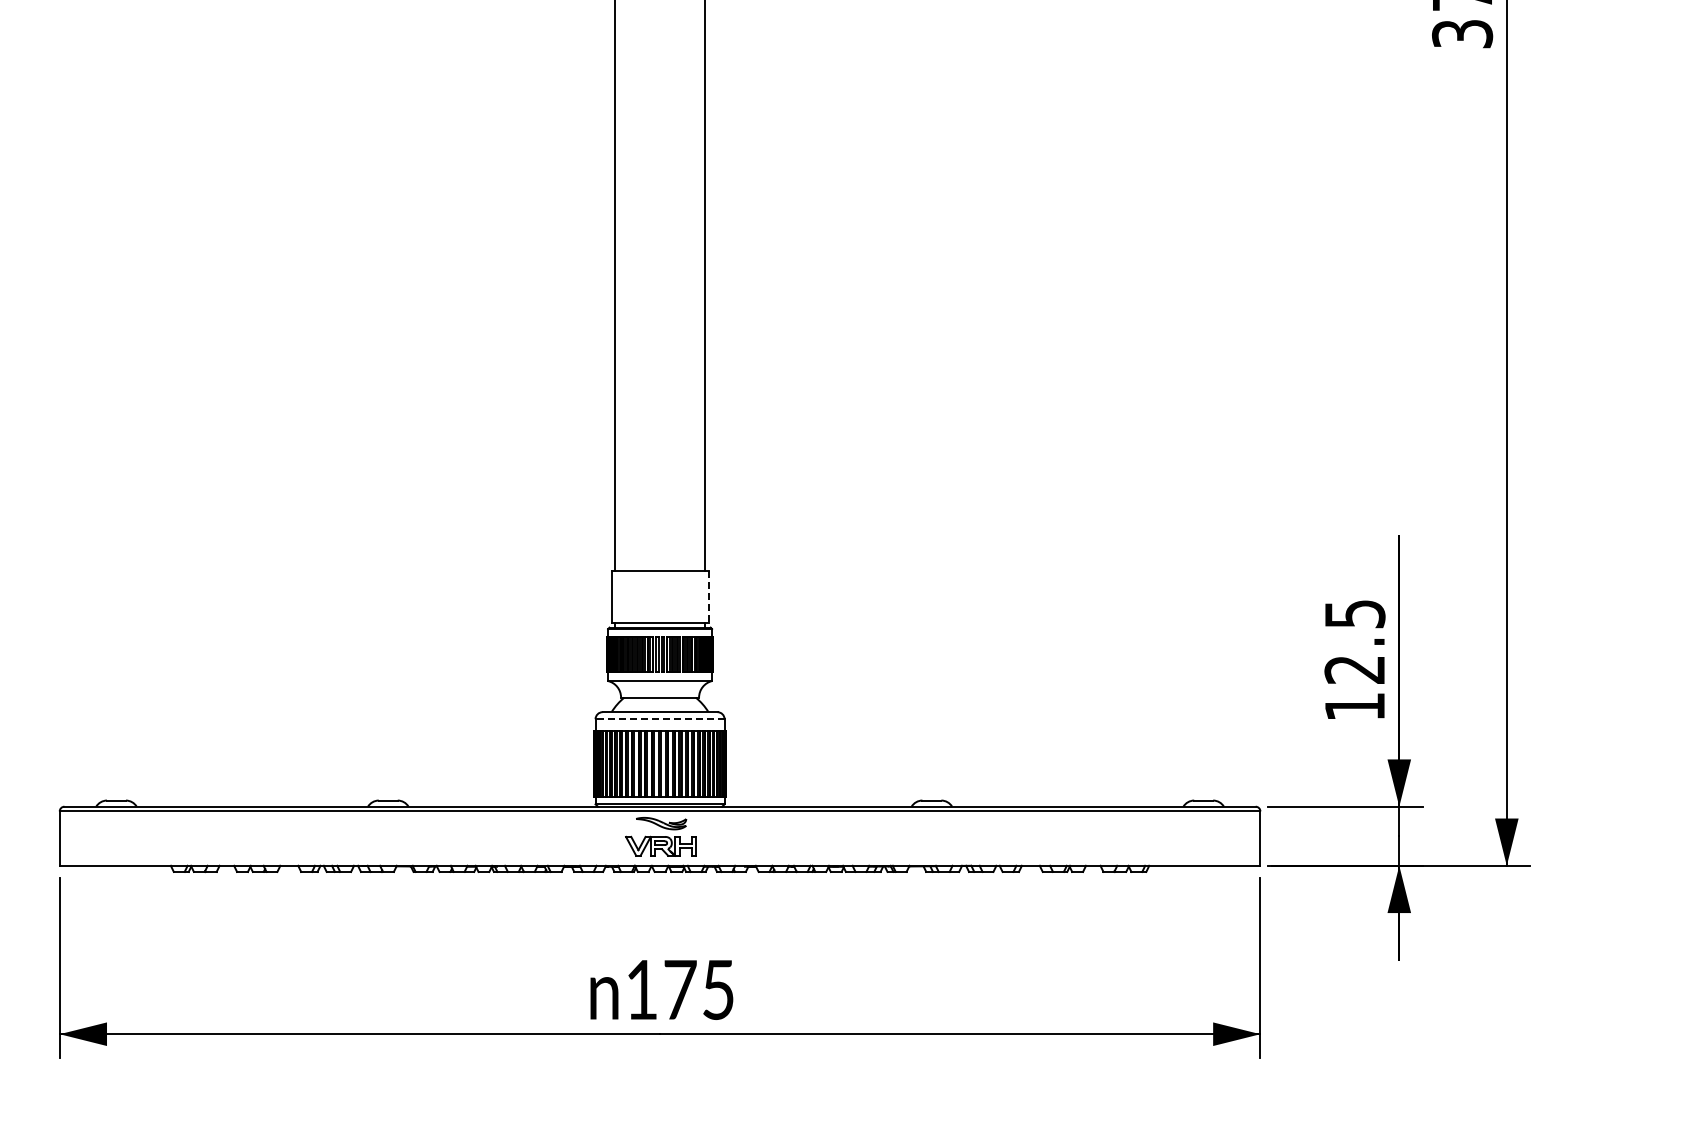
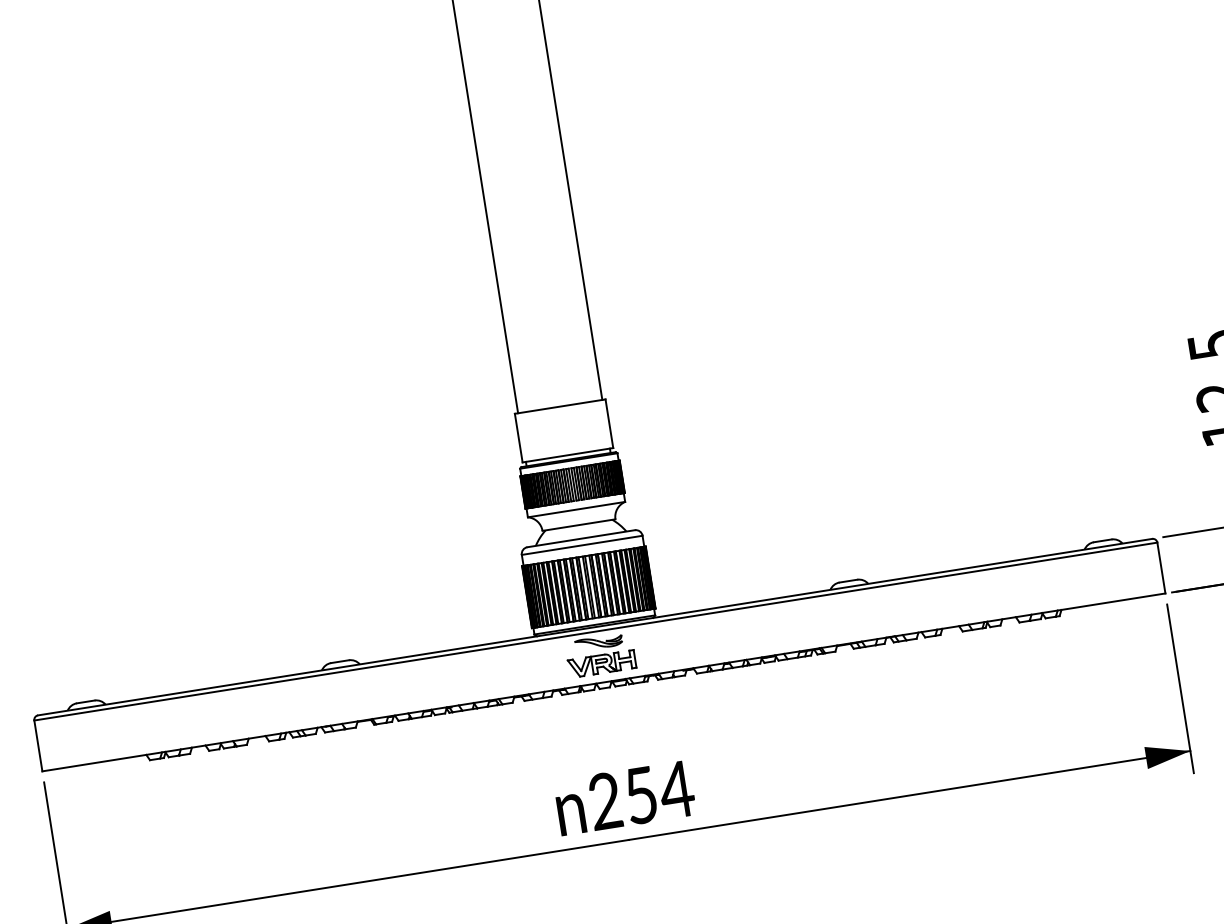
line: (708, 596) -> (609, 423), dashed -> solid
line: (660, 719) -> (582, 545), dashed -> solid
text: (680, 989) -> (641, 795), 175 -> 254

